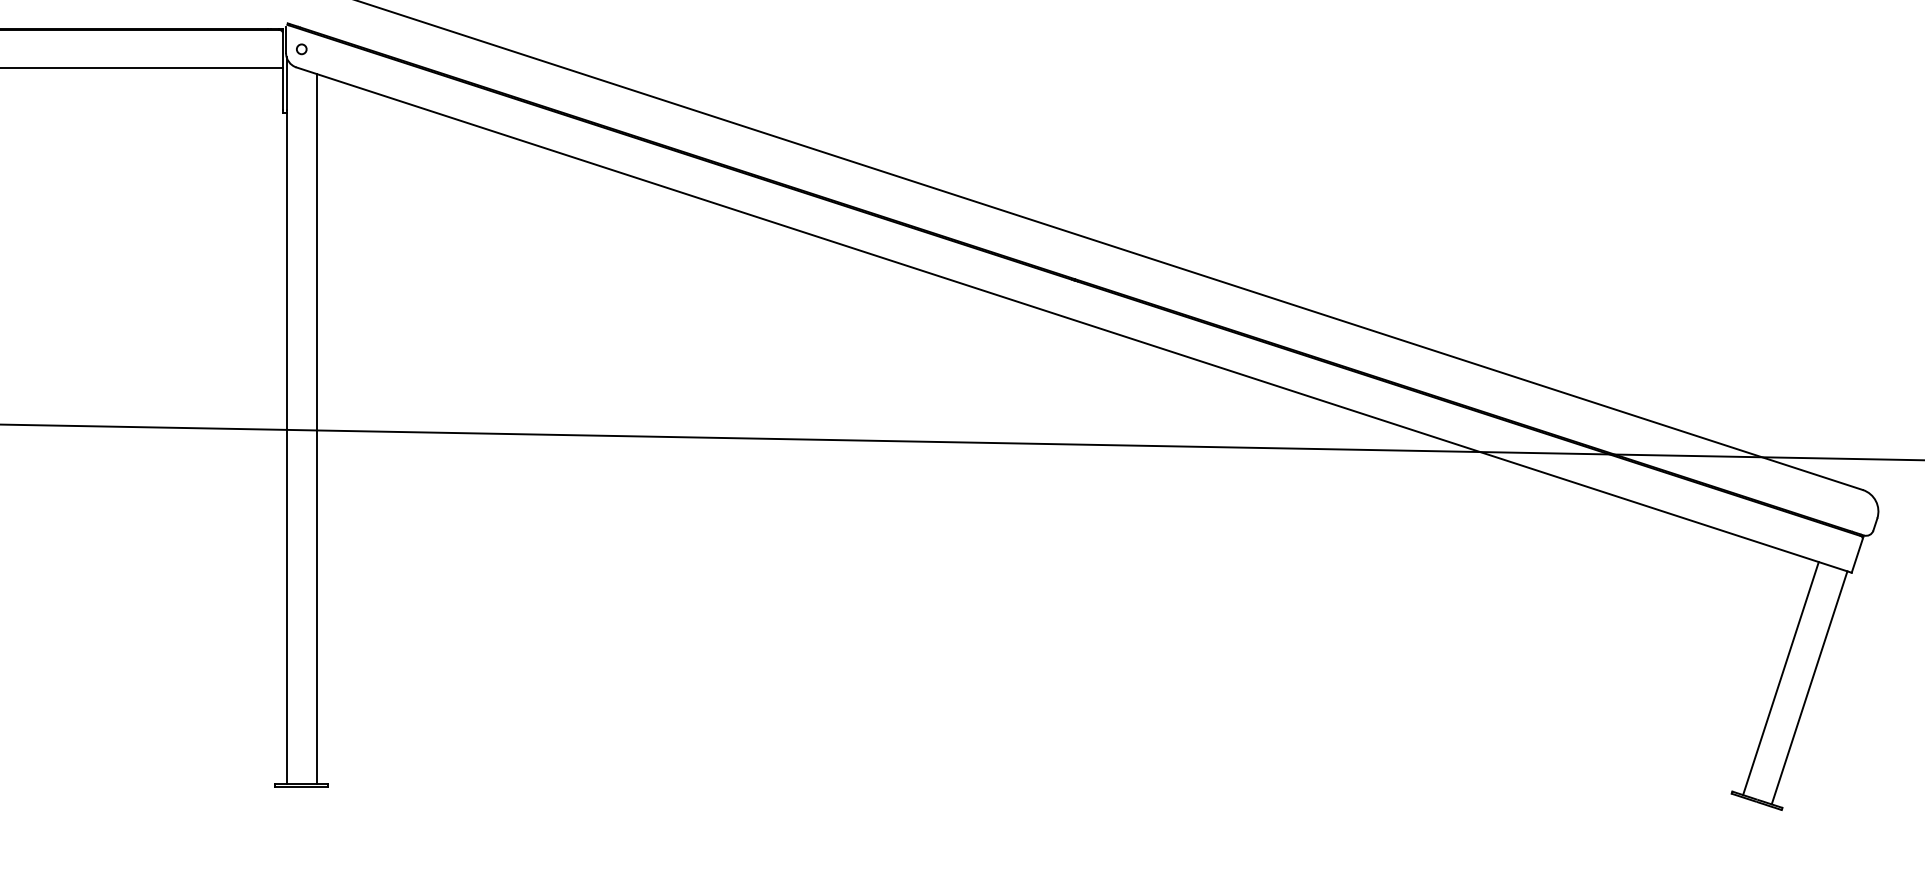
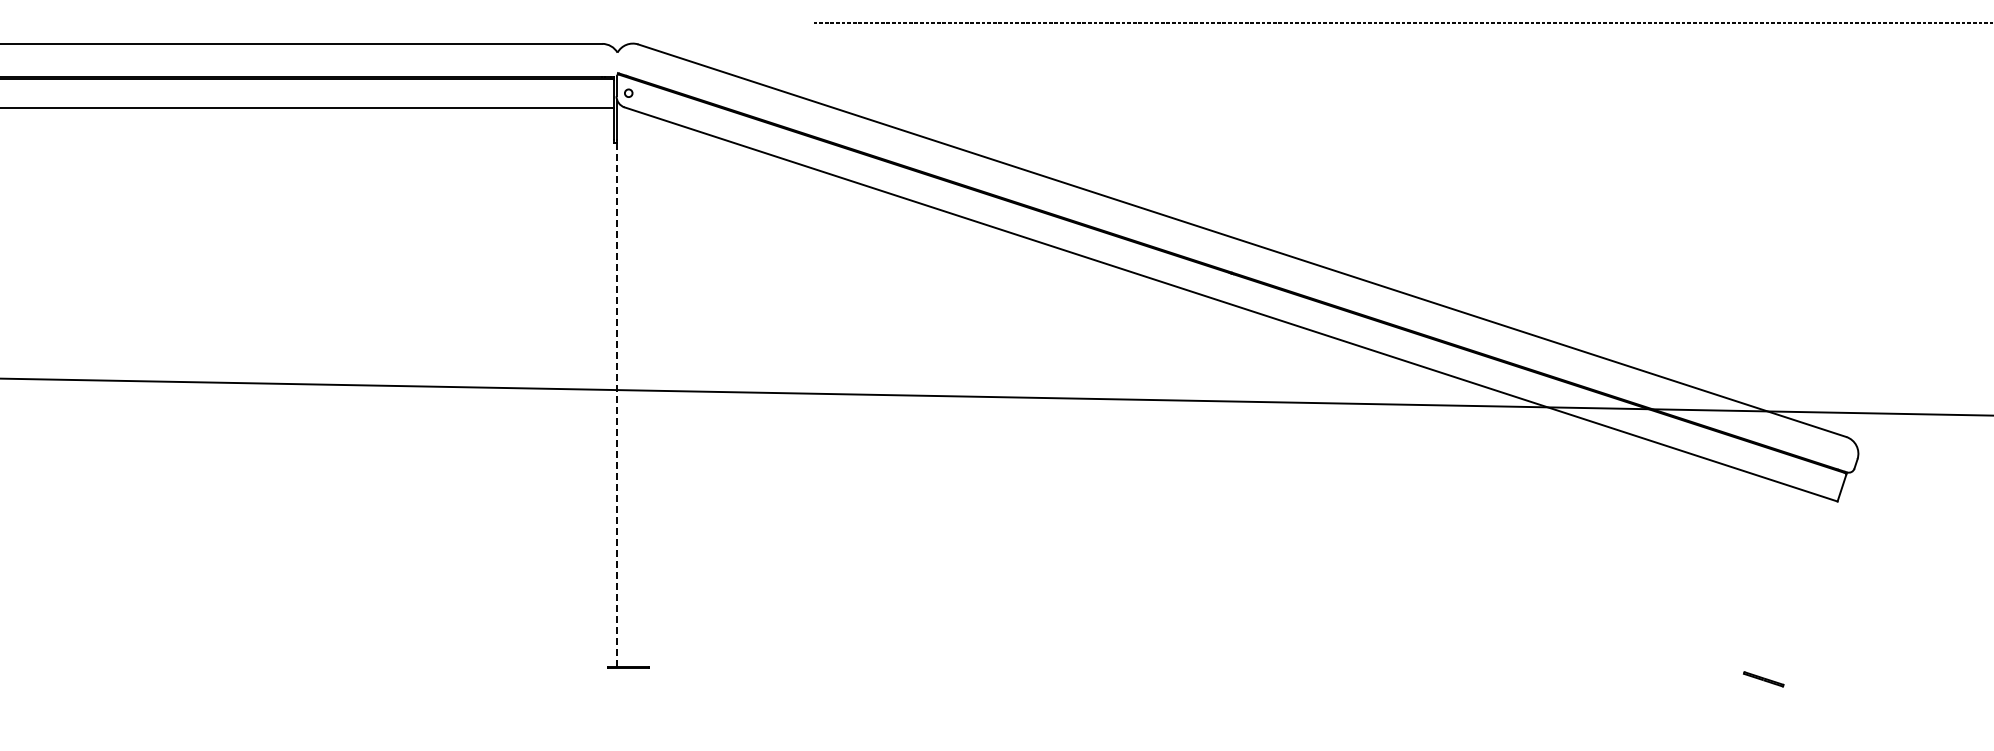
line: (316, 429) -> (640, 389), removed
line: (286, 448) -> (616, 404), solid -> dashed
line: (1779, 677) -> (1781, 583), removed
line: (1809, 688) -> (1804, 591), removed

